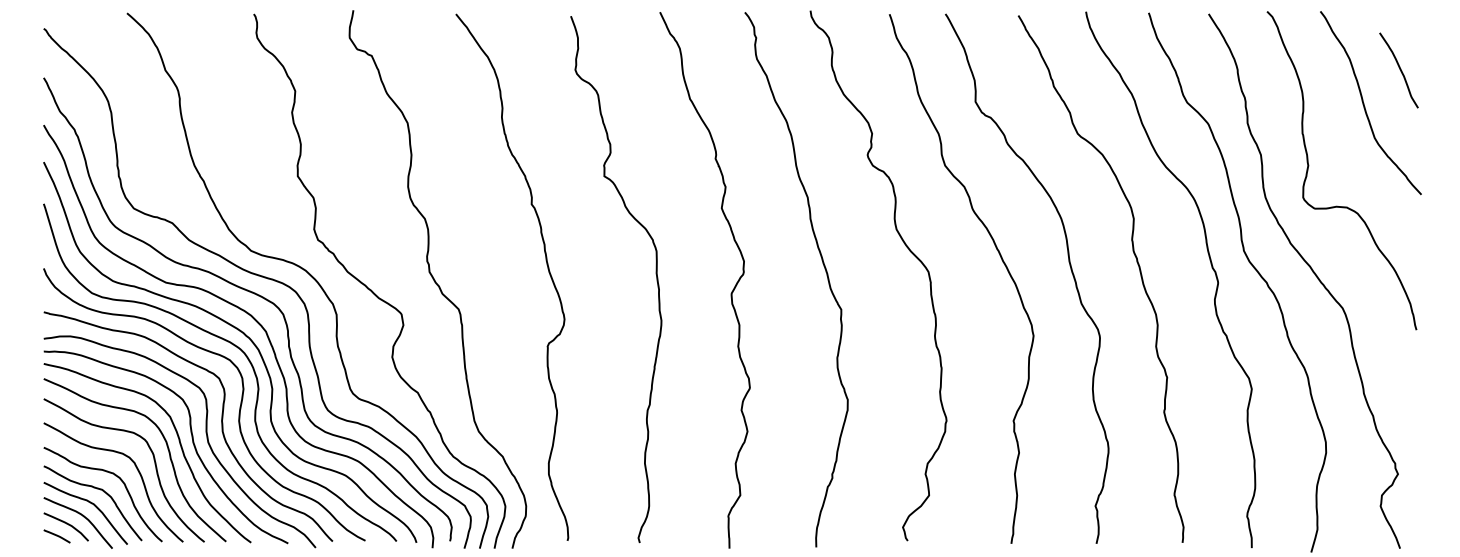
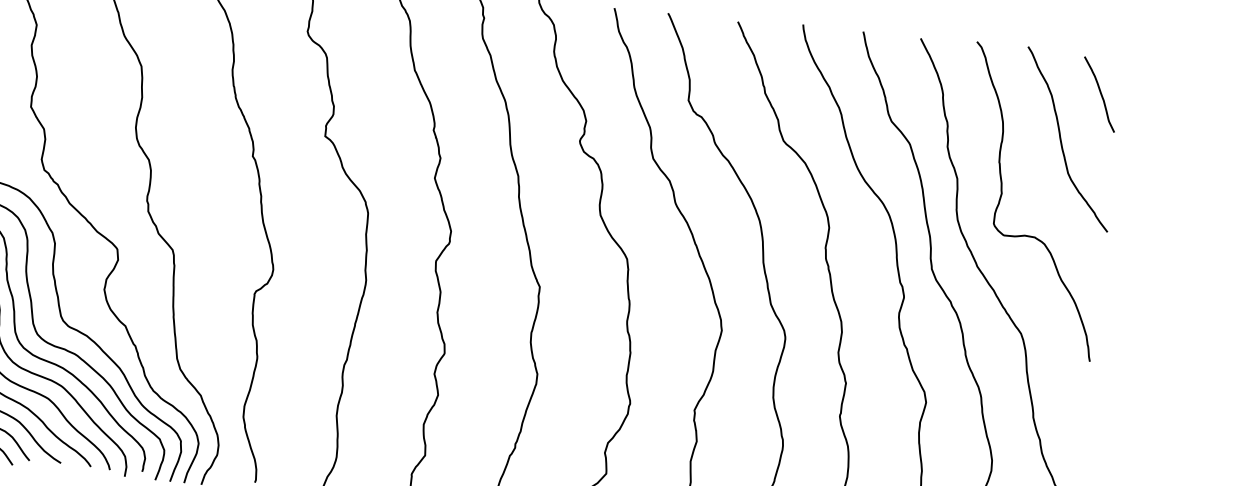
curve: (1399, 69) -> (1100, 93), moved

